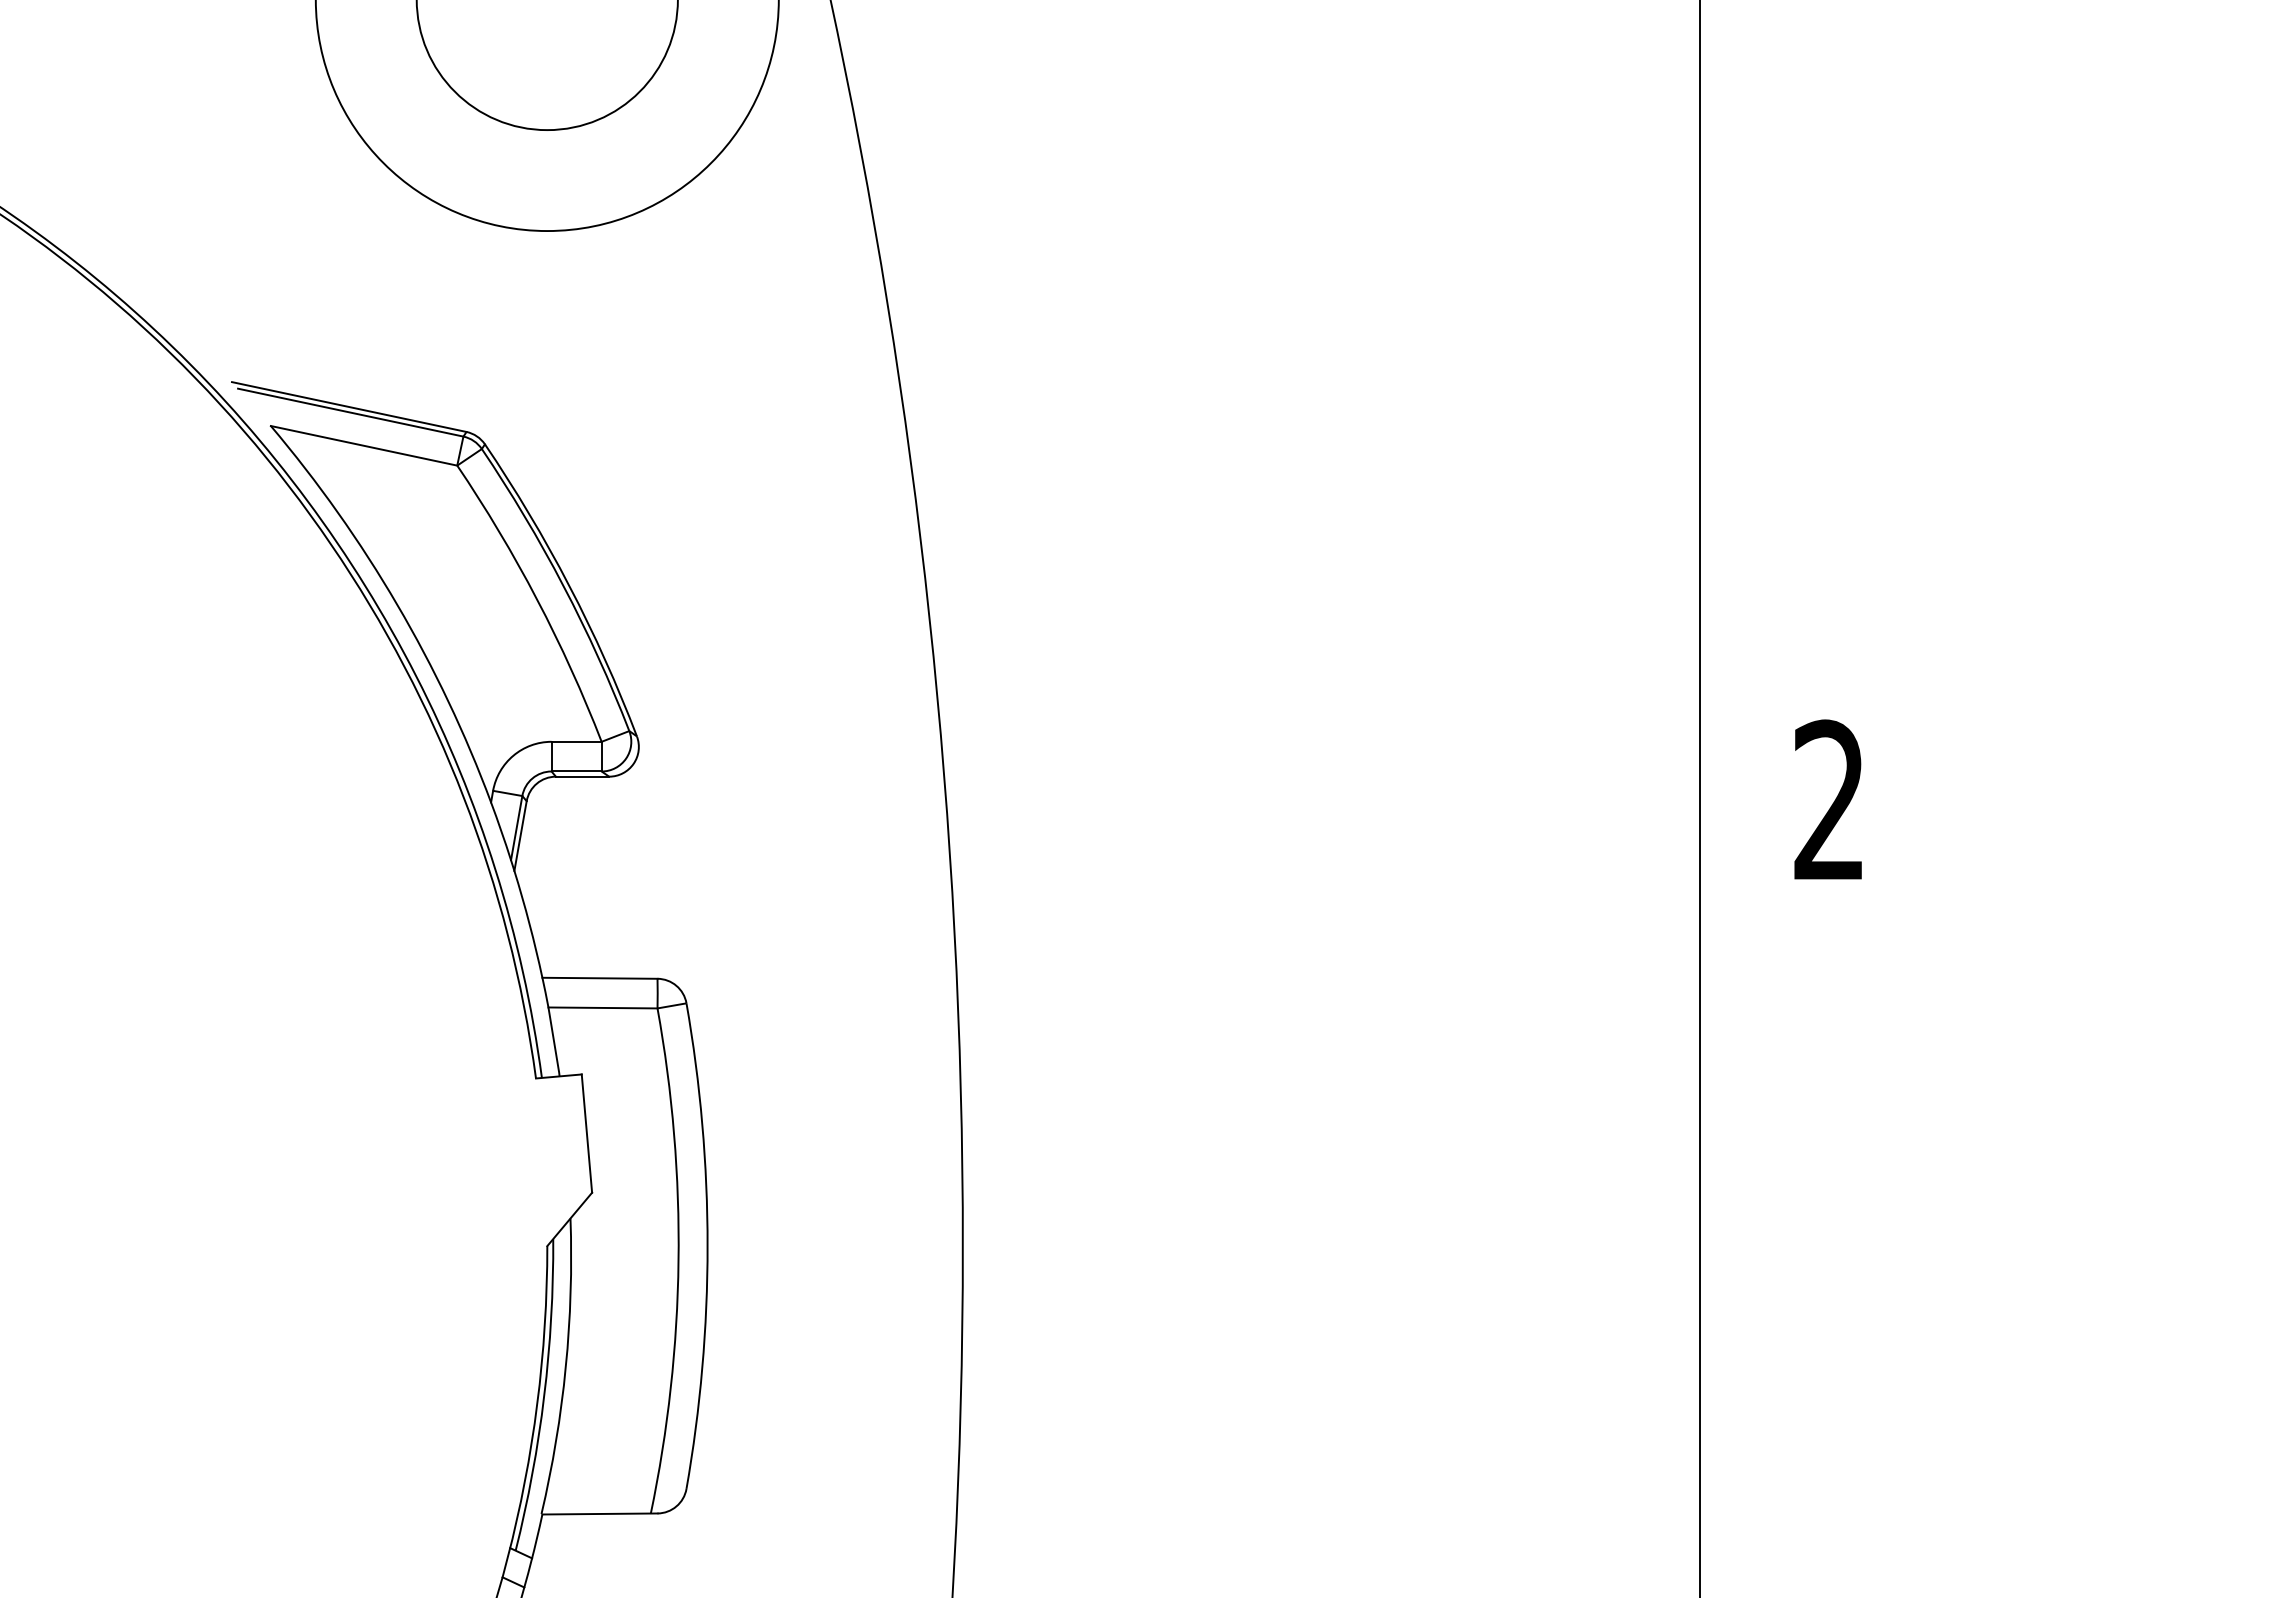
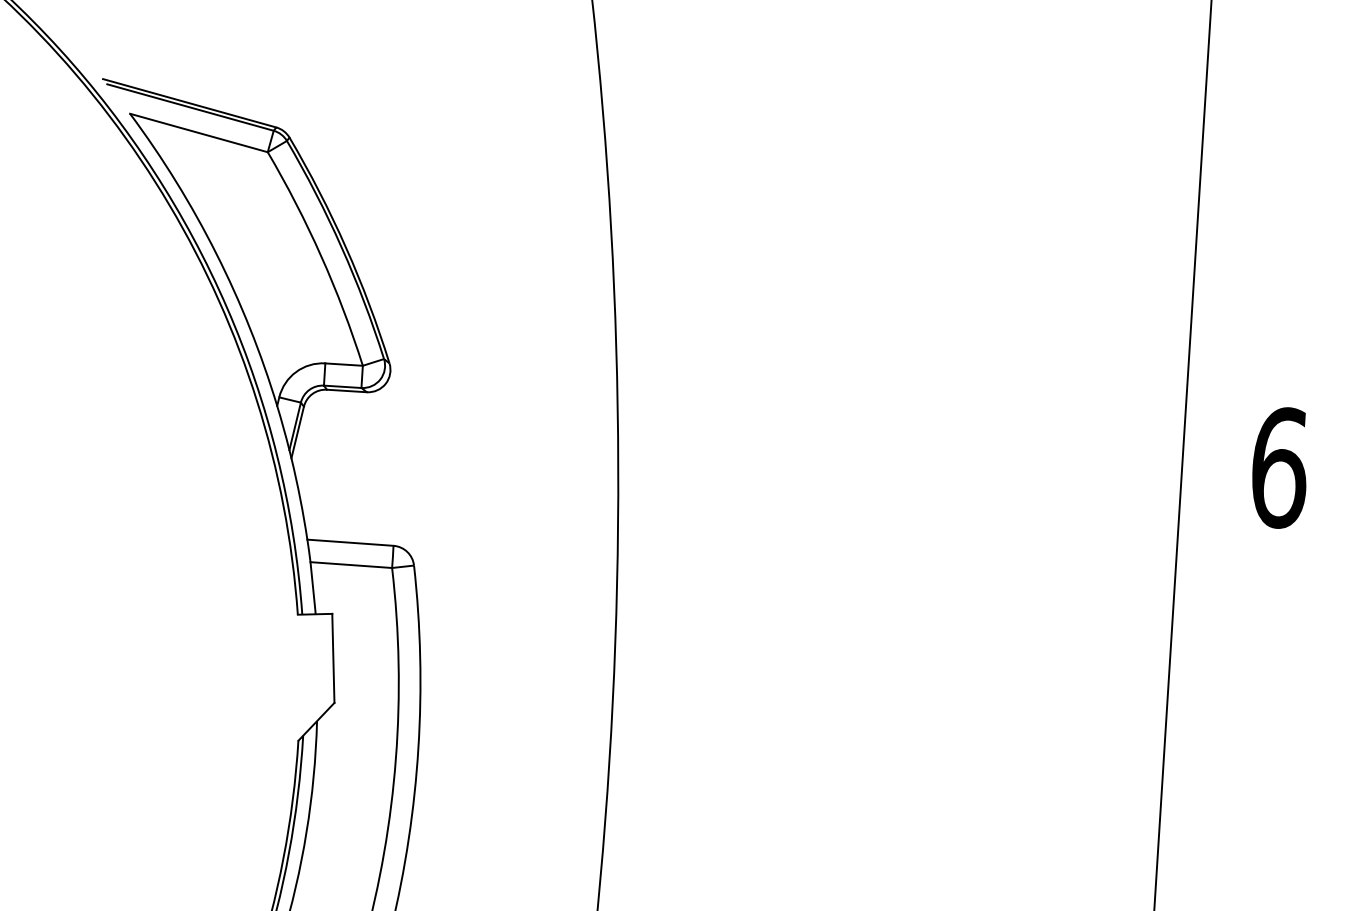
text: (1830, 800) -> (1280, 467), 2 -> 6

